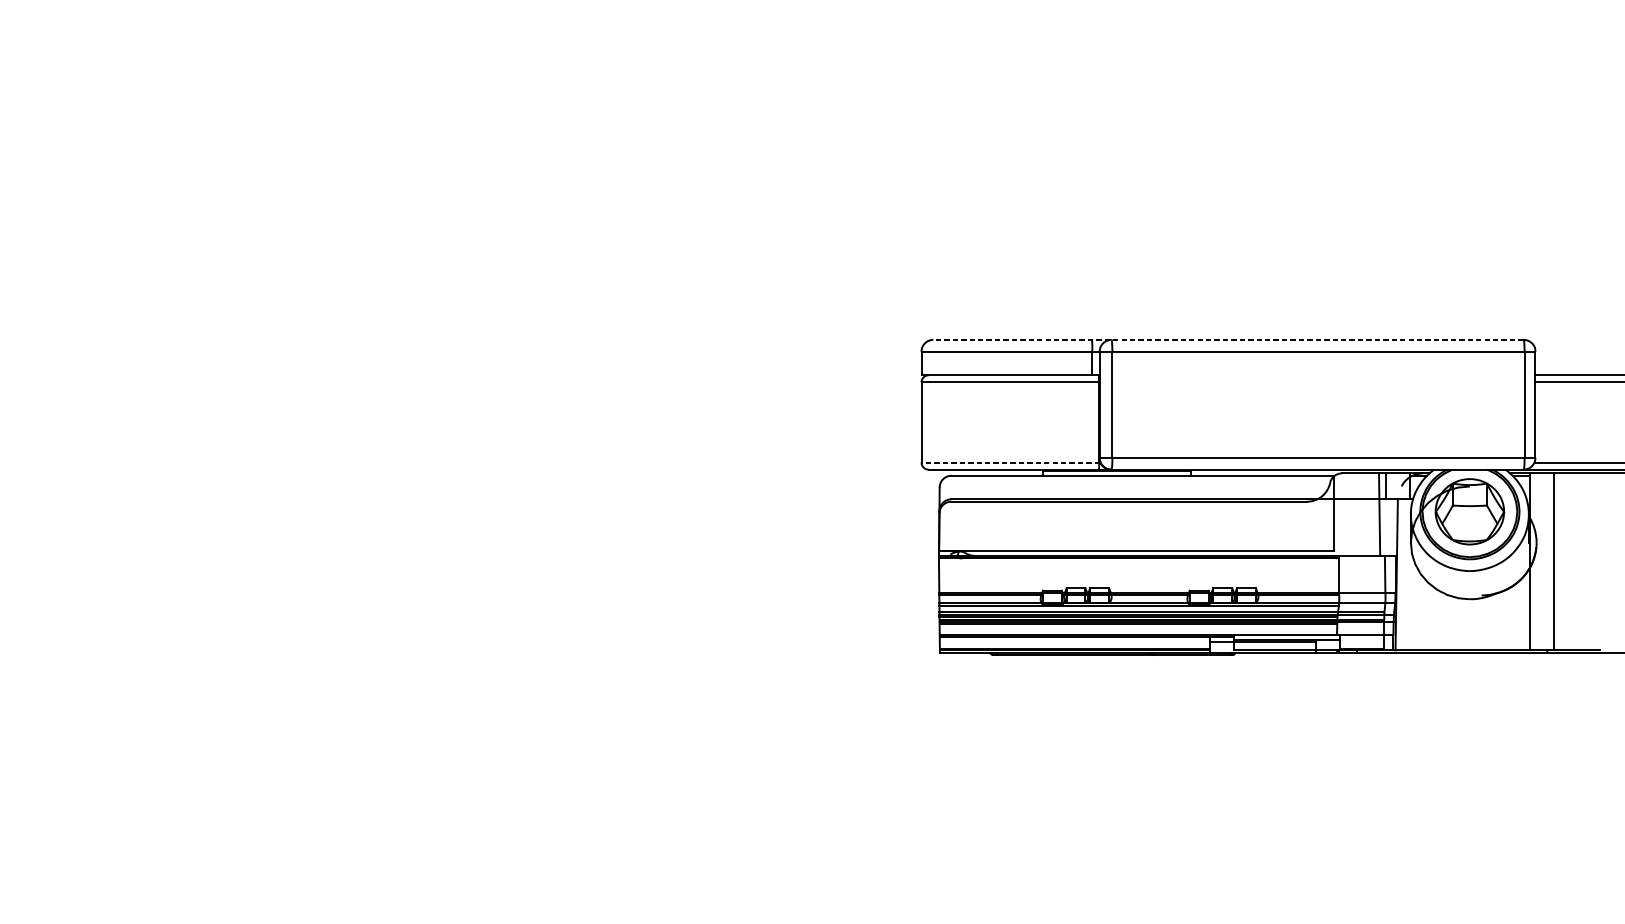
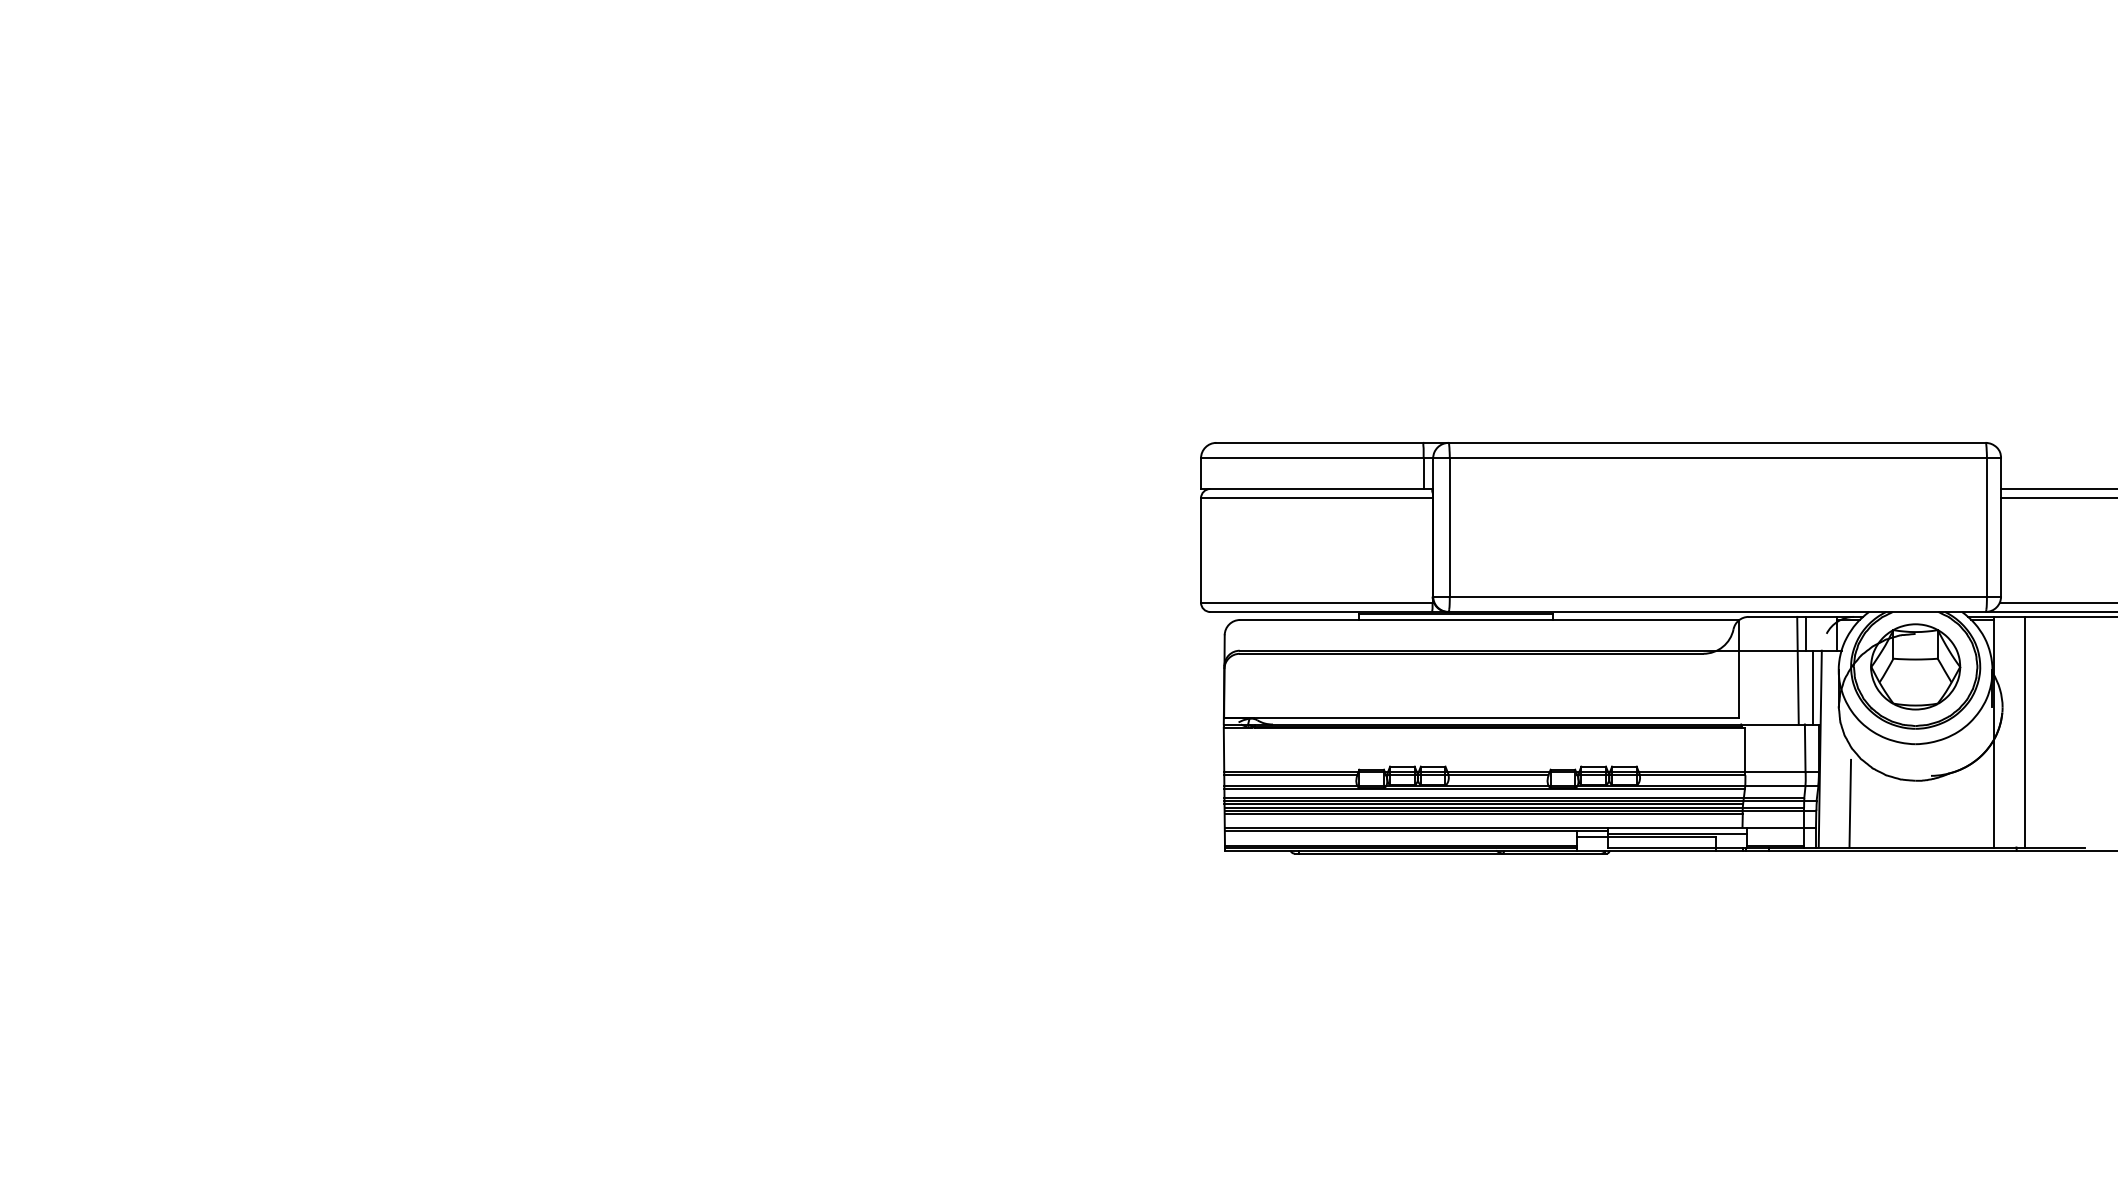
line: (1228, 339) -> (1601, 442), dashed -> solid
line: (1010, 462) -> (1316, 602), dashed -> solid
line: (1390, 527) -> (1812, 687), added
line: (1419, 616) -> (1850, 803), added

